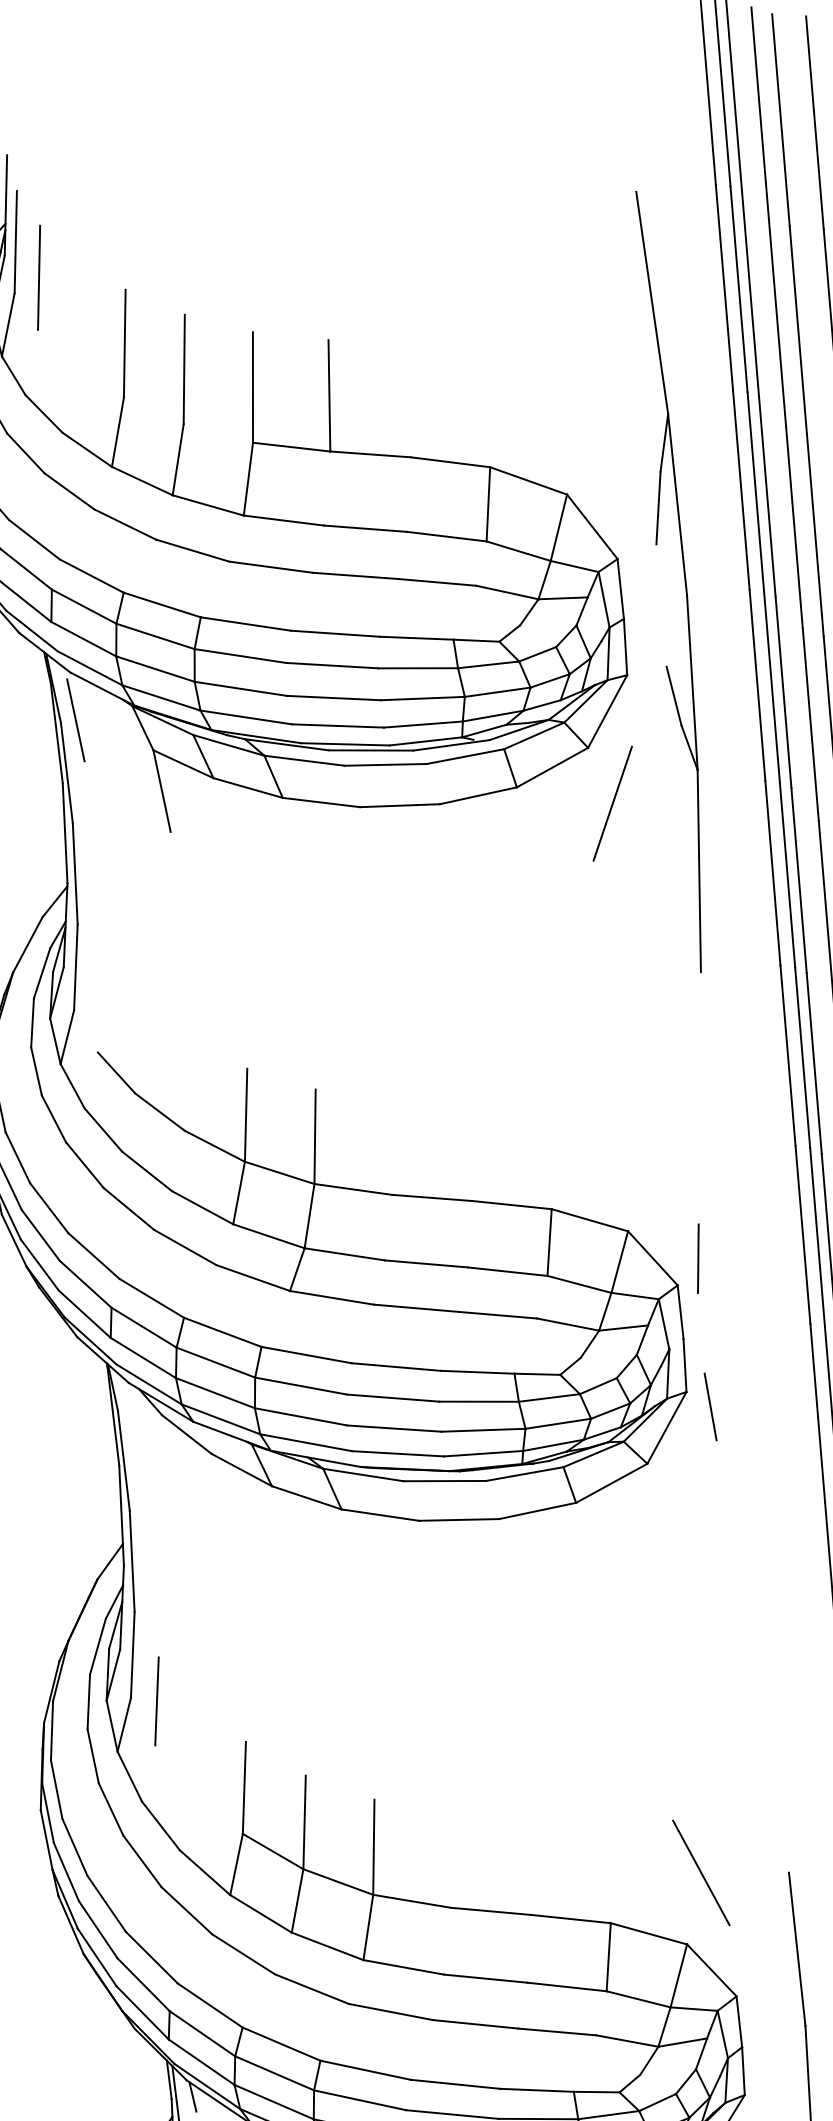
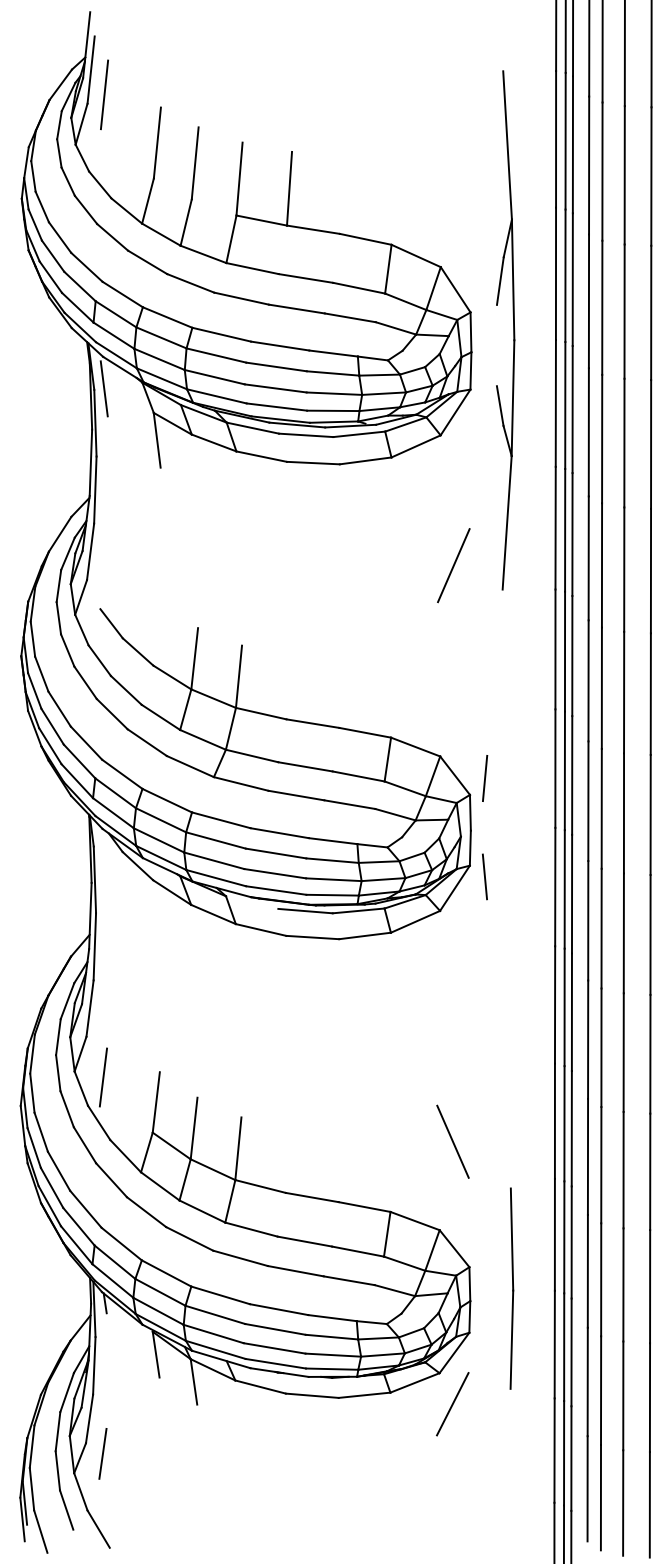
line: (612, 803) -> (453, 565), moved
line: (363, 1474) -> (252, 902), removed
line: (157, 1701) -> (103, 1077), moved
line: (700, 1872) -> (452, 1141), moved

